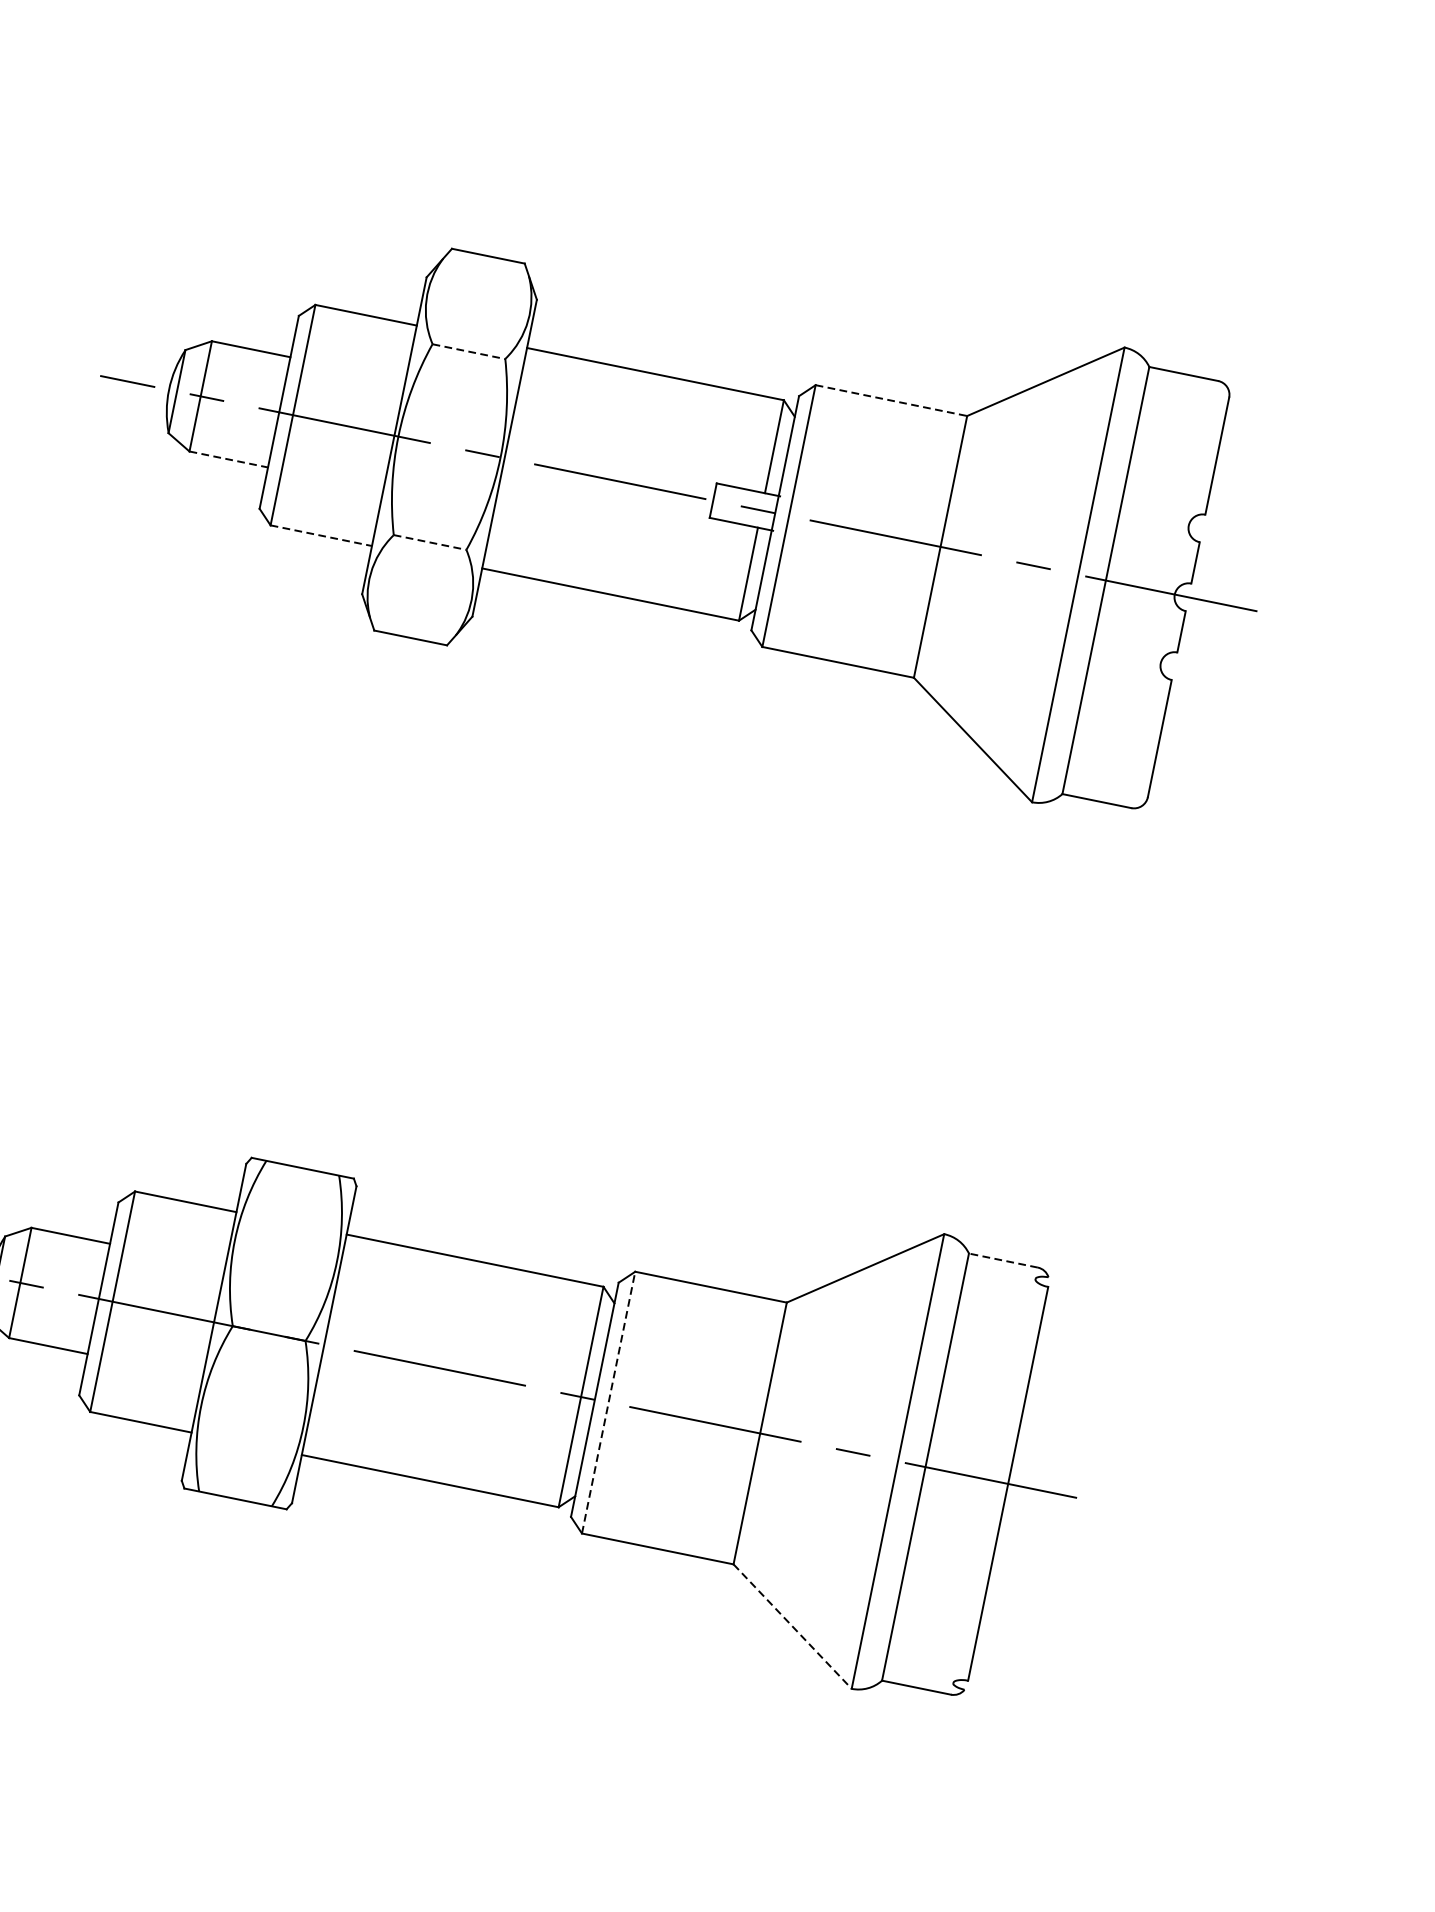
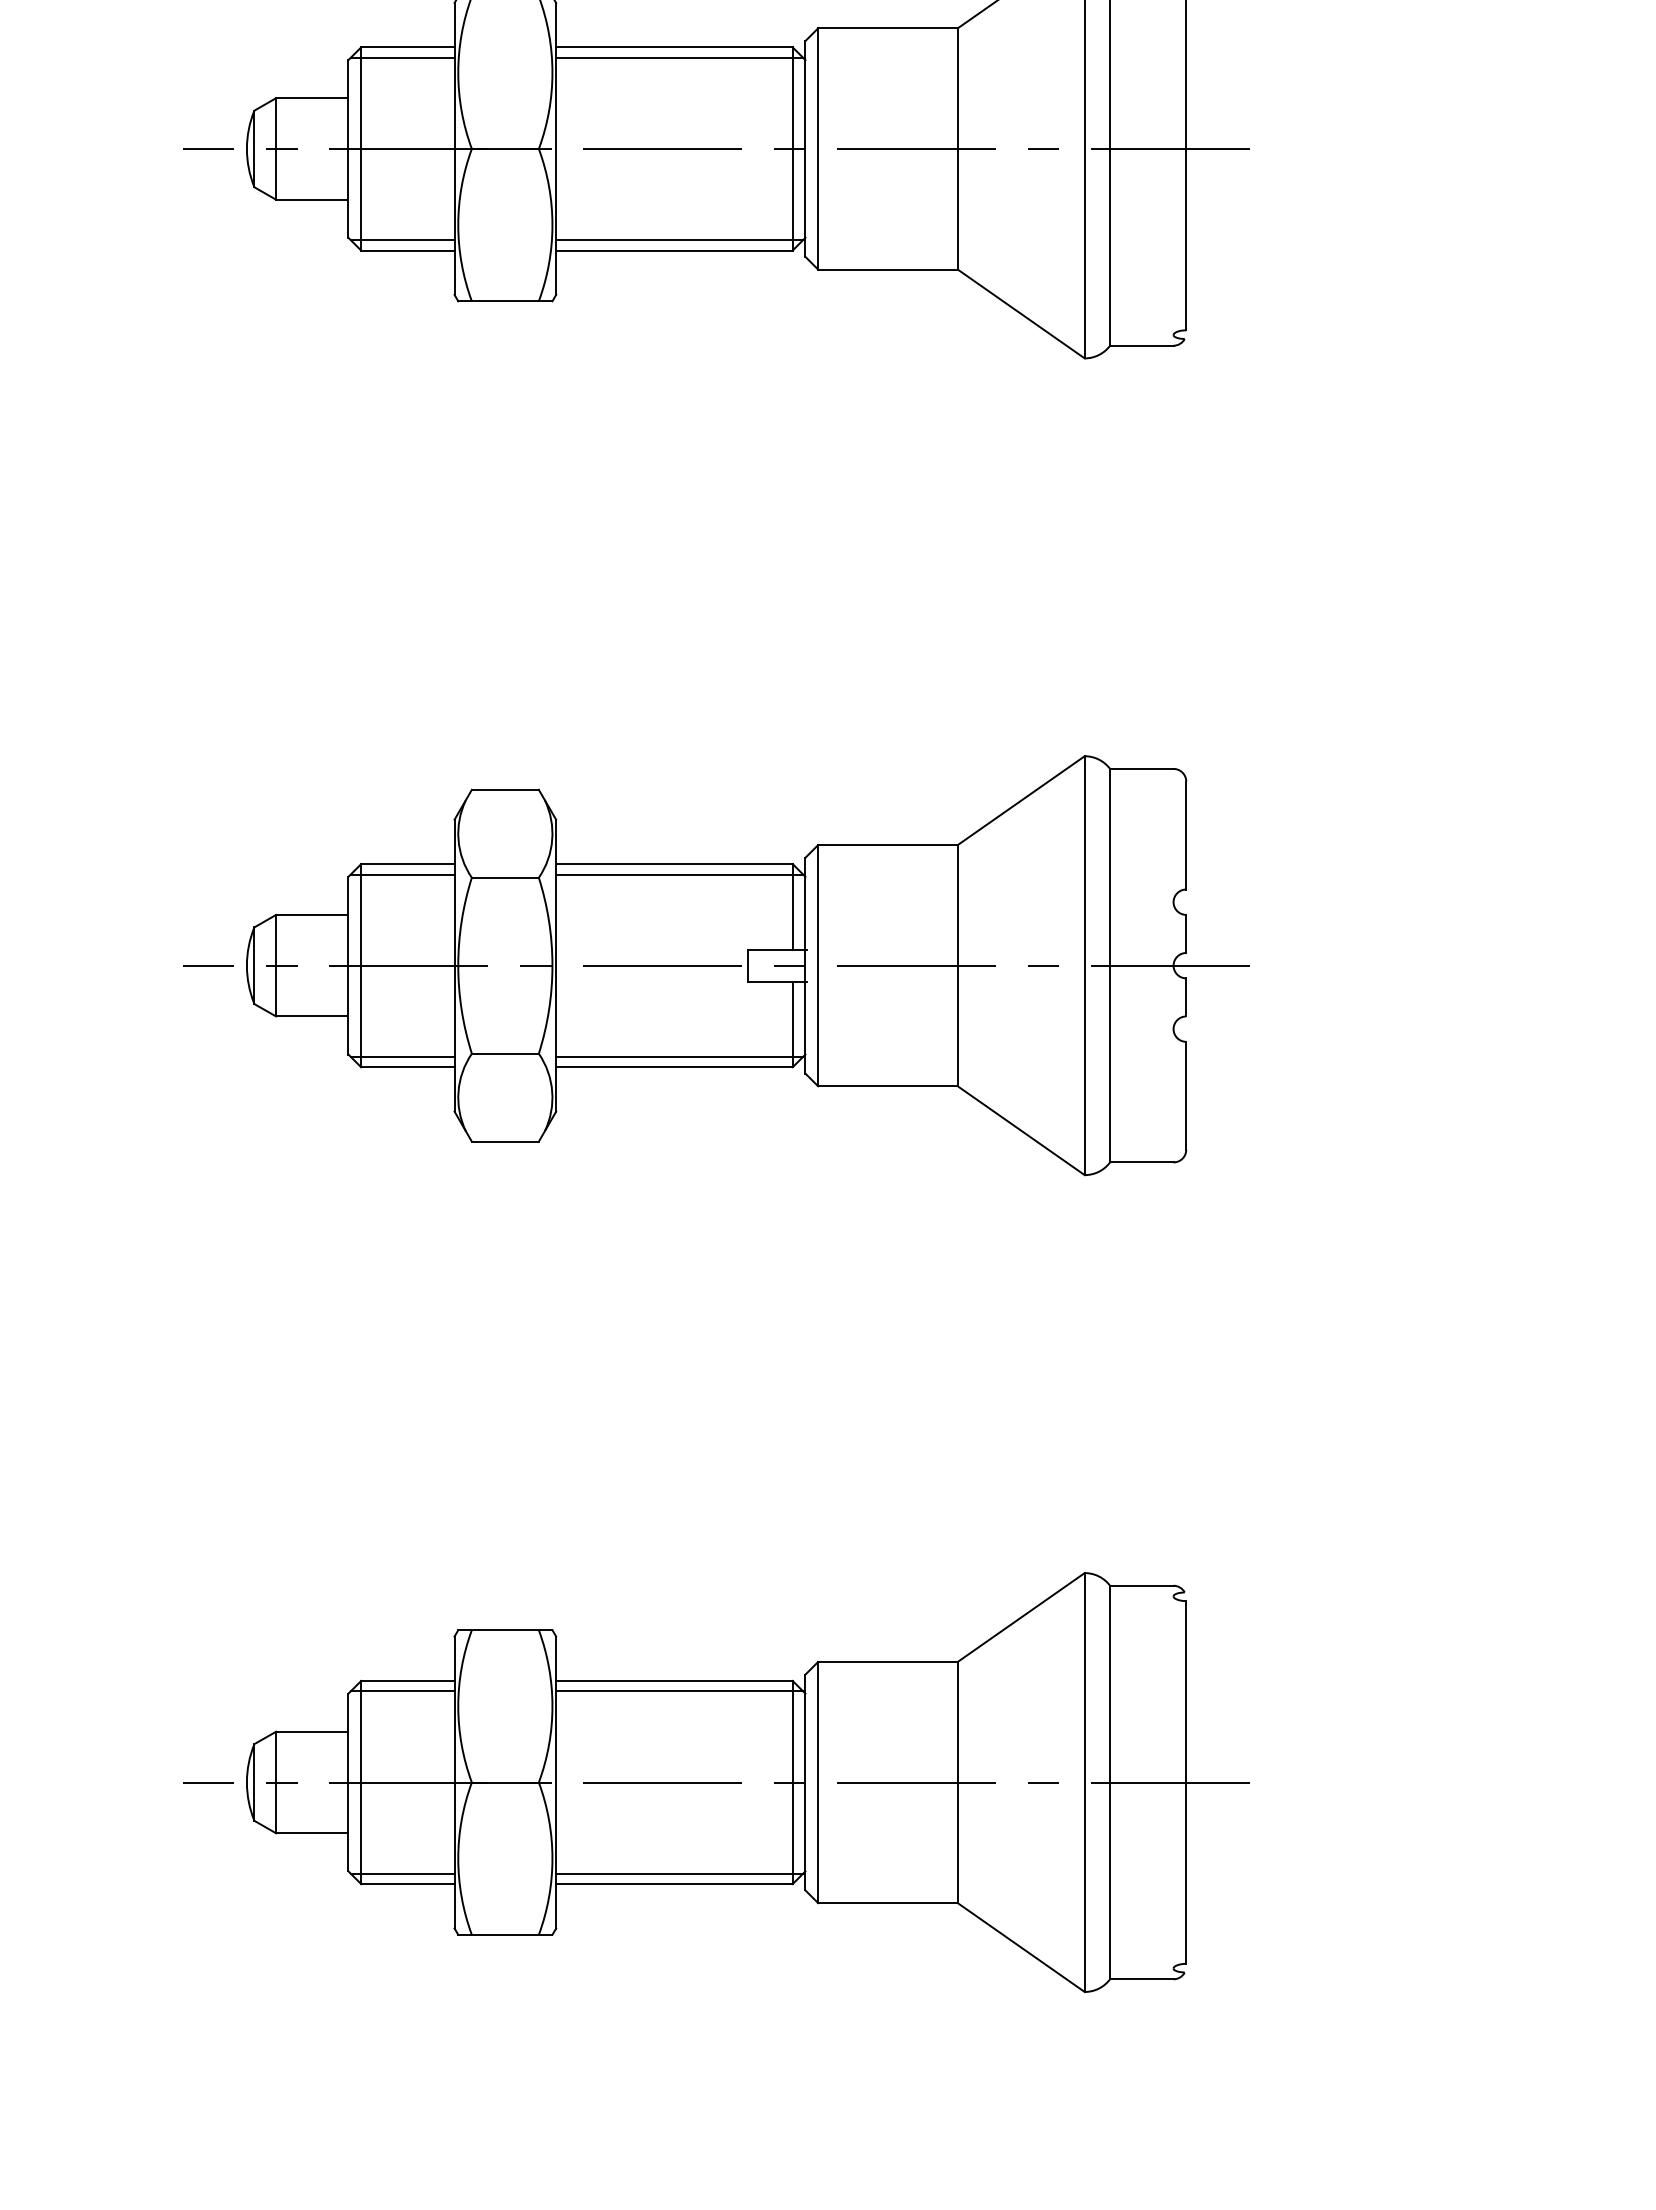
line: (358, 325) -> (402, 874), added
line: (469, 351) -> (505, 877), dashed -> solid
line: (658, 386) -> (679, 874), added
line: (890, 400) -> (887, 845), dashed -> solid
line: (228, 459) -> (312, 1016), dashed -> solid
line: (317, 522) -> (402, 1056), added
line: (320, 535) -> (407, 1067), dashed -> solid
line: (430, 542) -> (505, 1053), dashed -> solid
line: (618, 584) -> (679, 1056), added
line: (177, 1212) -> (402, 1691), added
line: (1003, 1260) -> (1141, 1585), dashed -> solid
line: (478, 1273) -> (679, 1691), added
line: (609, 1402) -> (818, 1782), dashed -> solid
line: (137, 1409) -> (402, 1873), added
line: (438, 1470) -> (679, 1873), added
line: (792, 1626) -> (1021, 1947), dashed -> solid

